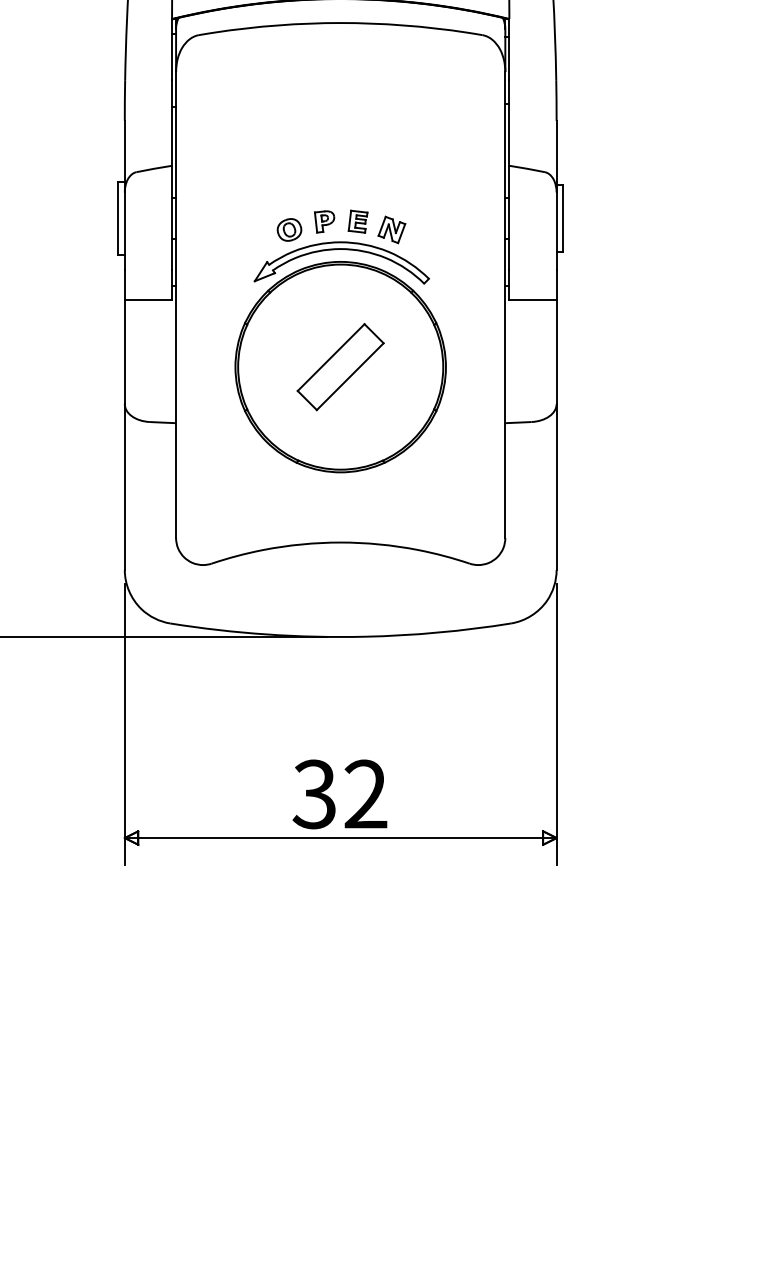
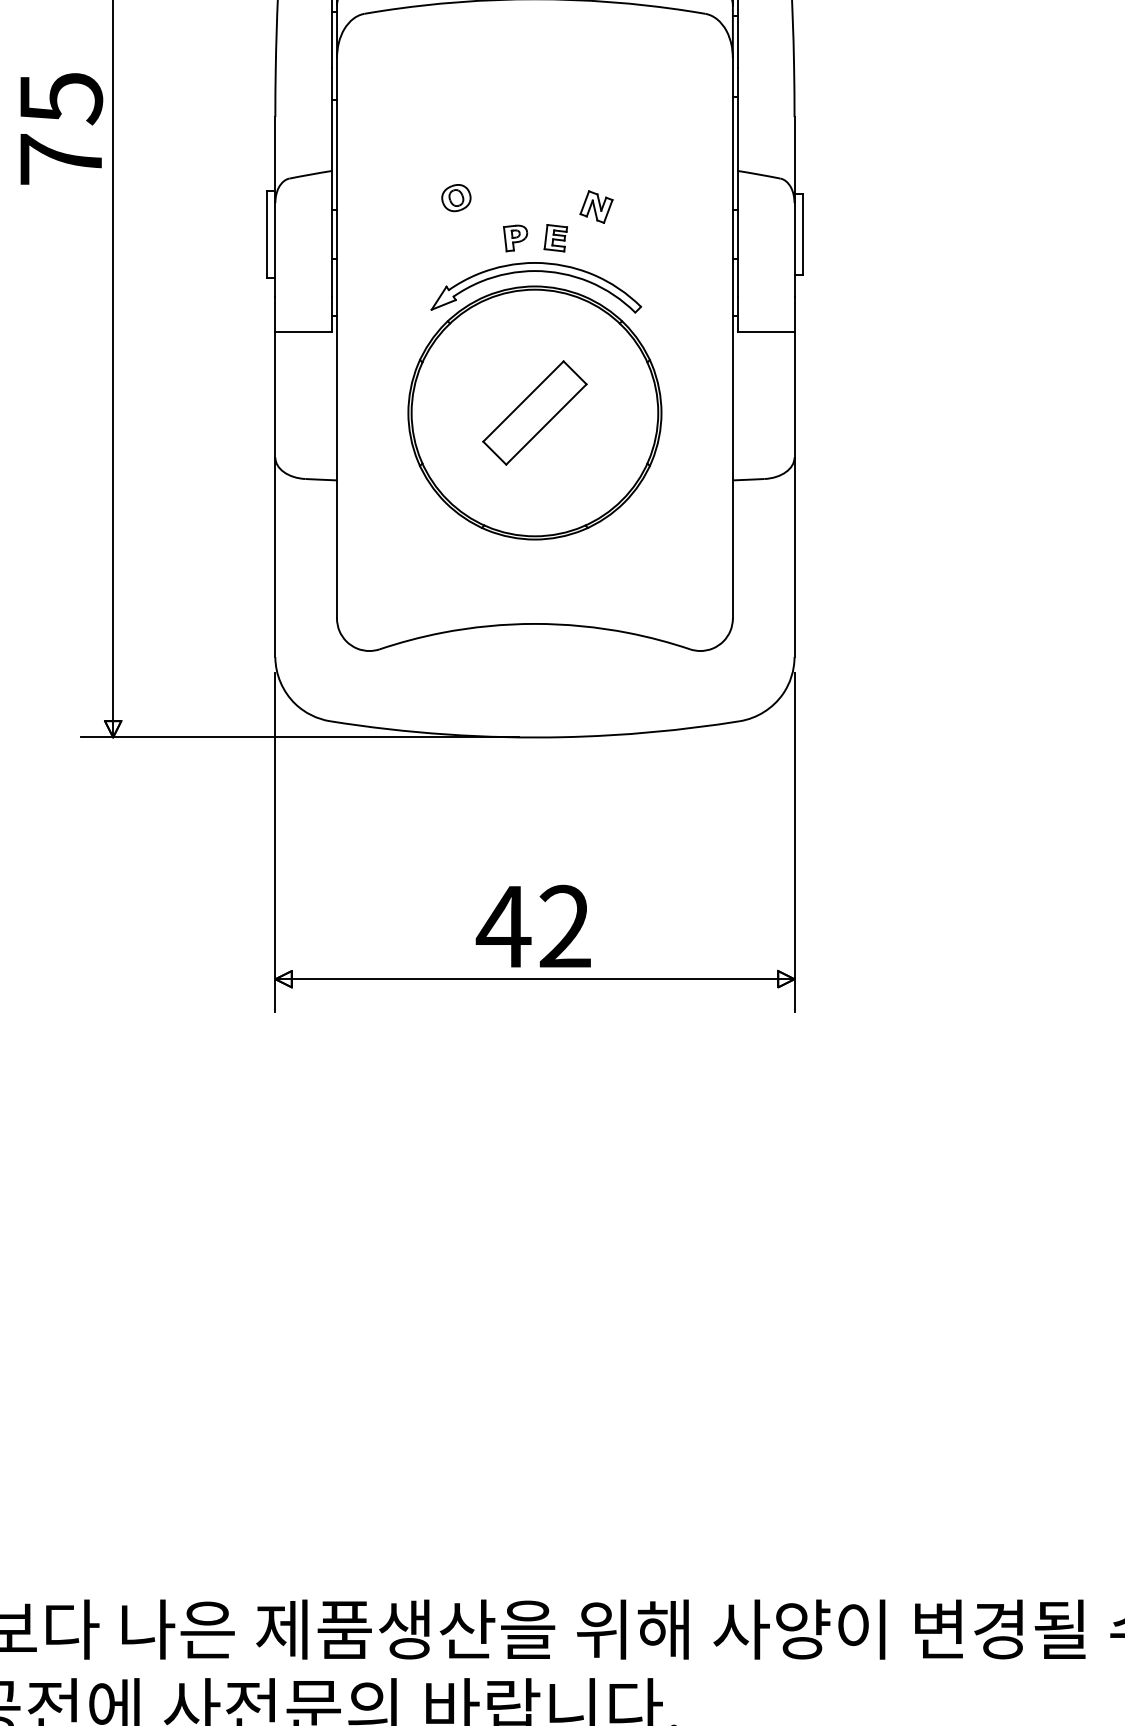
part: (391, 229) -> (596, 206), moved
part: (289, 230) -> (456, 198), moved
text: (314, 794) -> (503, 926), 32 -> 42

